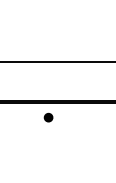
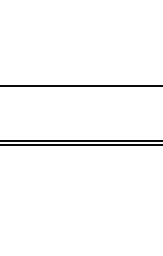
part: (48, 117) -> (68, 164), removed

